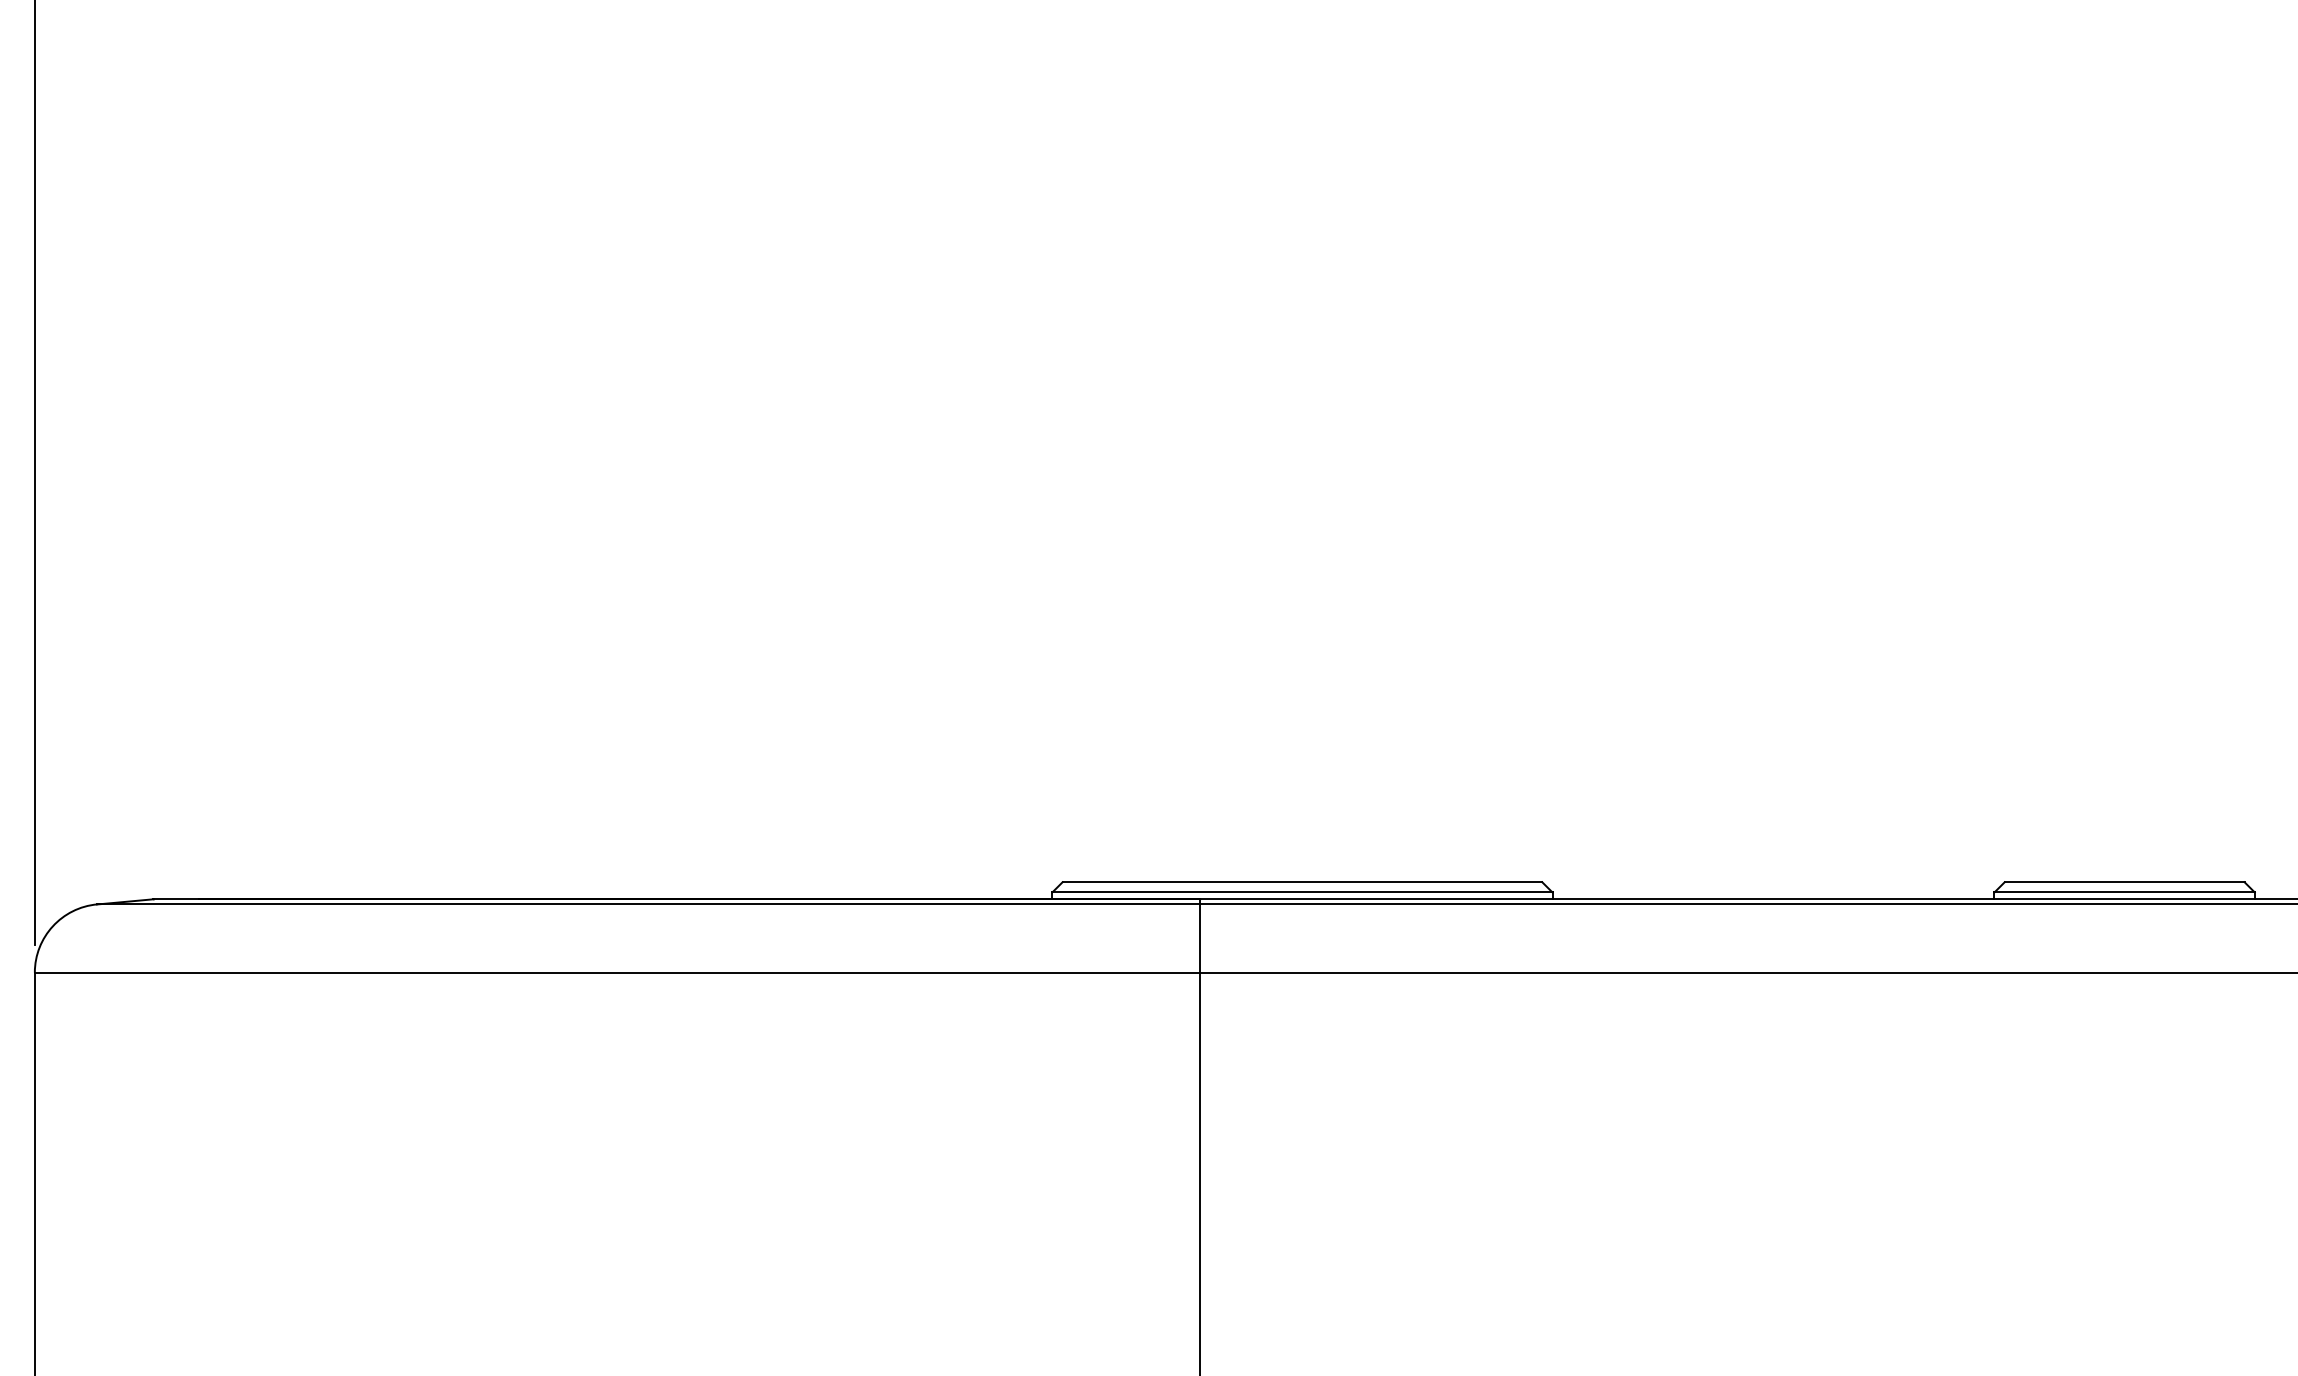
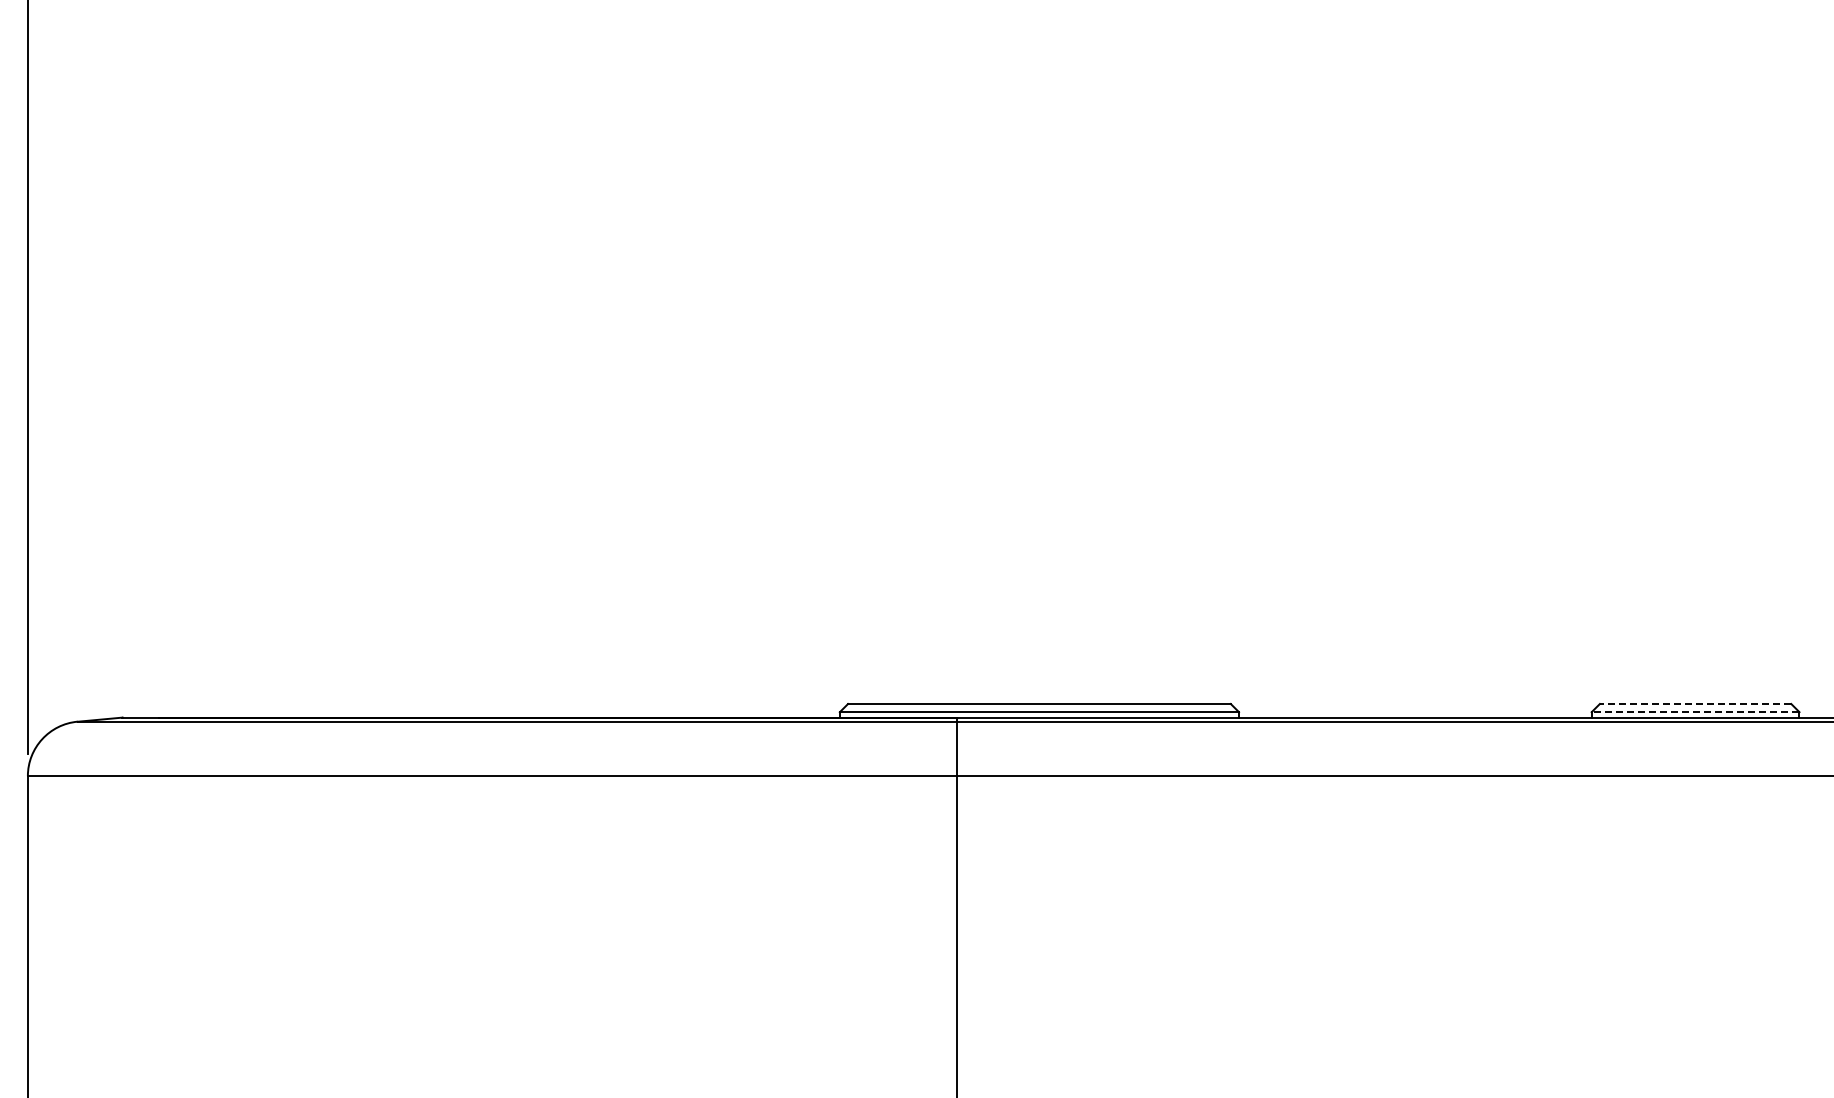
line: (2124, 881) -> (1695, 703), solid -> dashed
line: (2124, 892) -> (1695, 712), solid -> dashed

